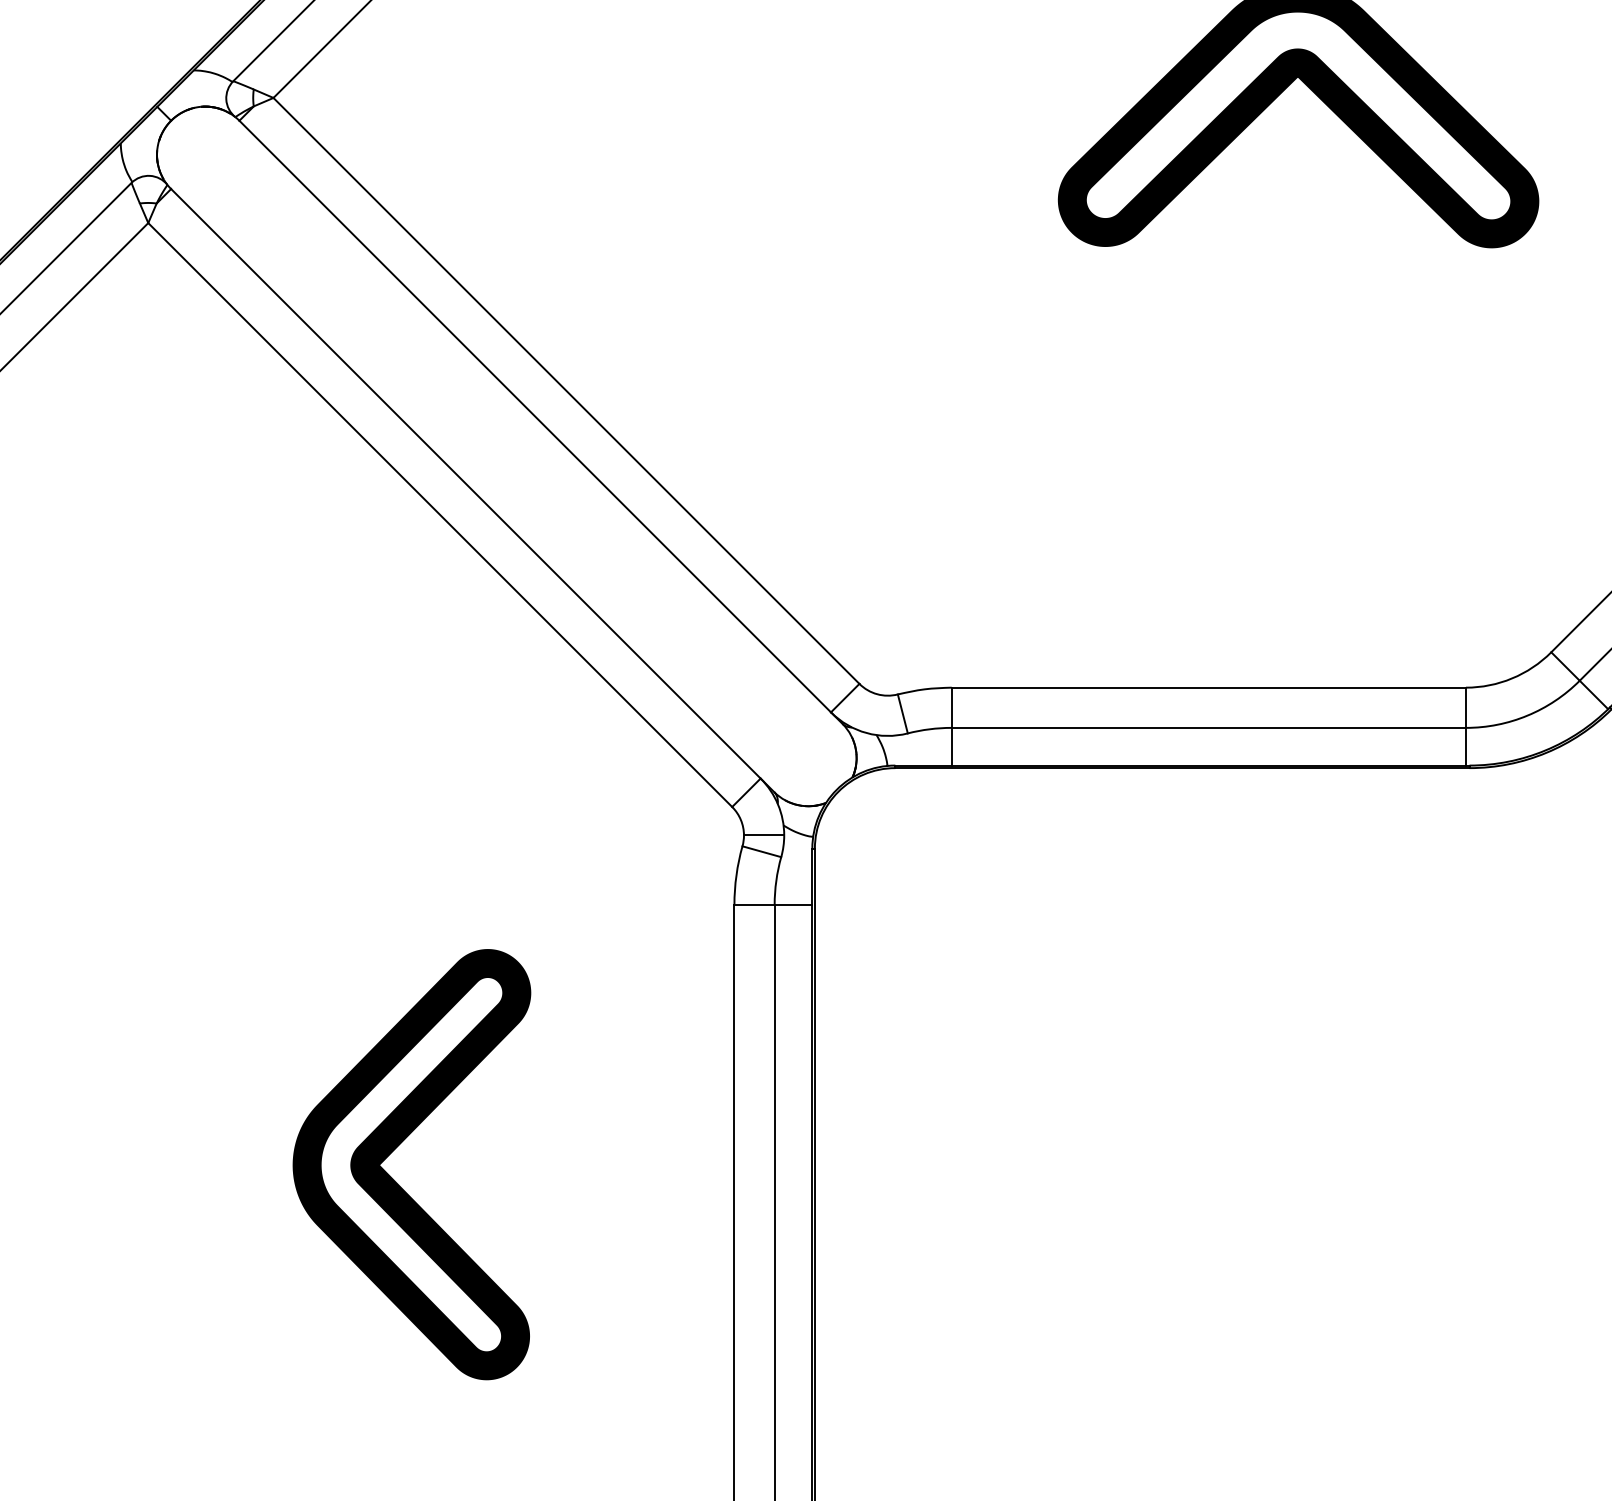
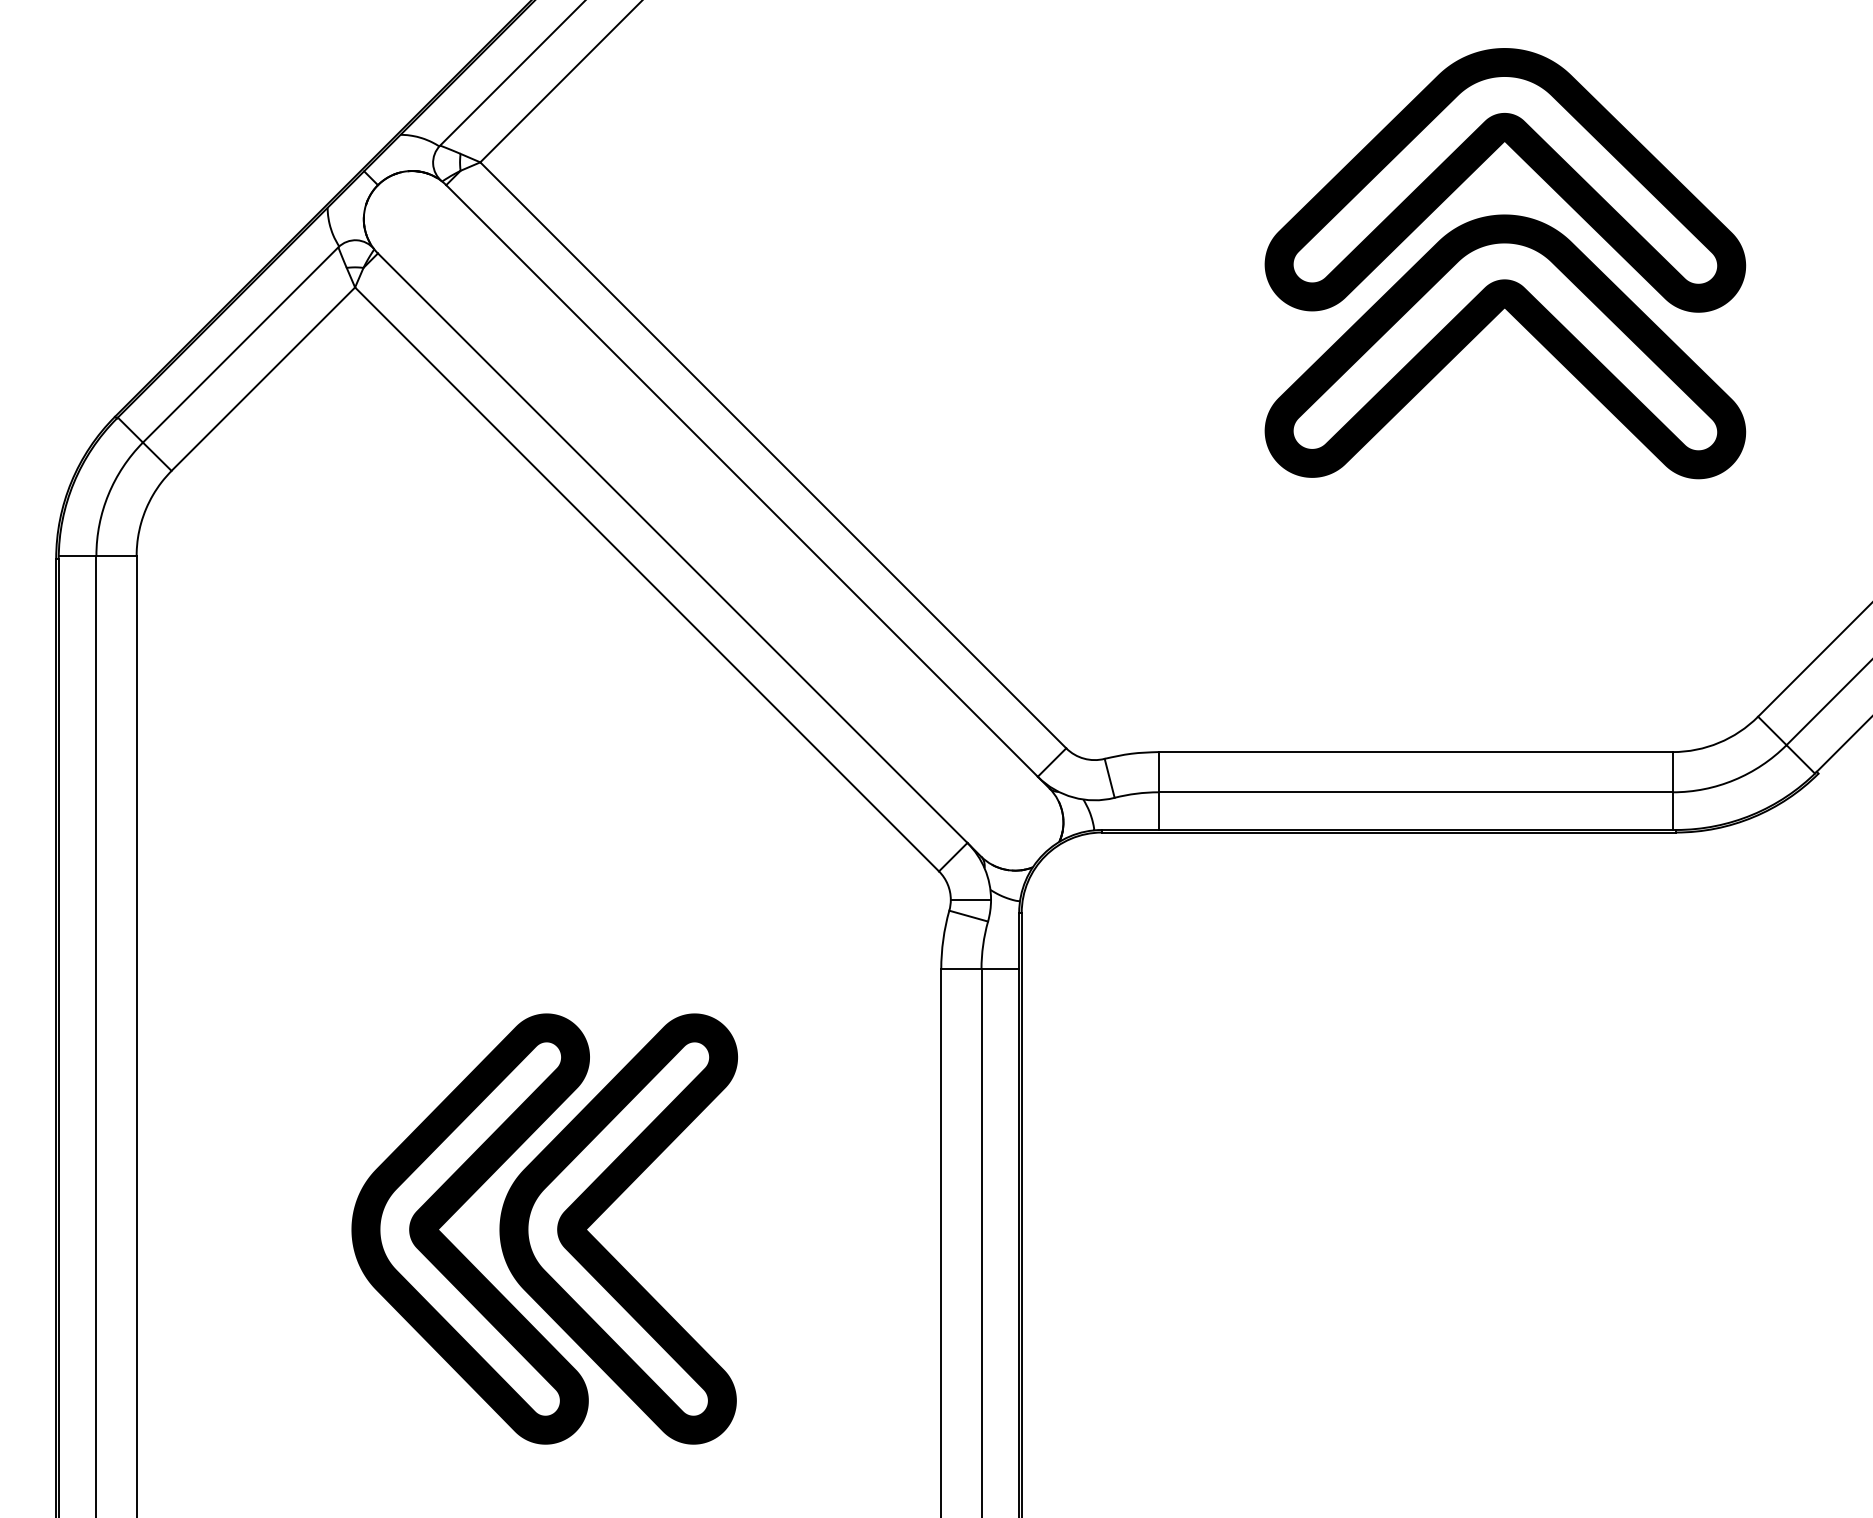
part: (1317, 263) -> (1524, 327), added
part: (248, 1148) -> (455, 1212), added

